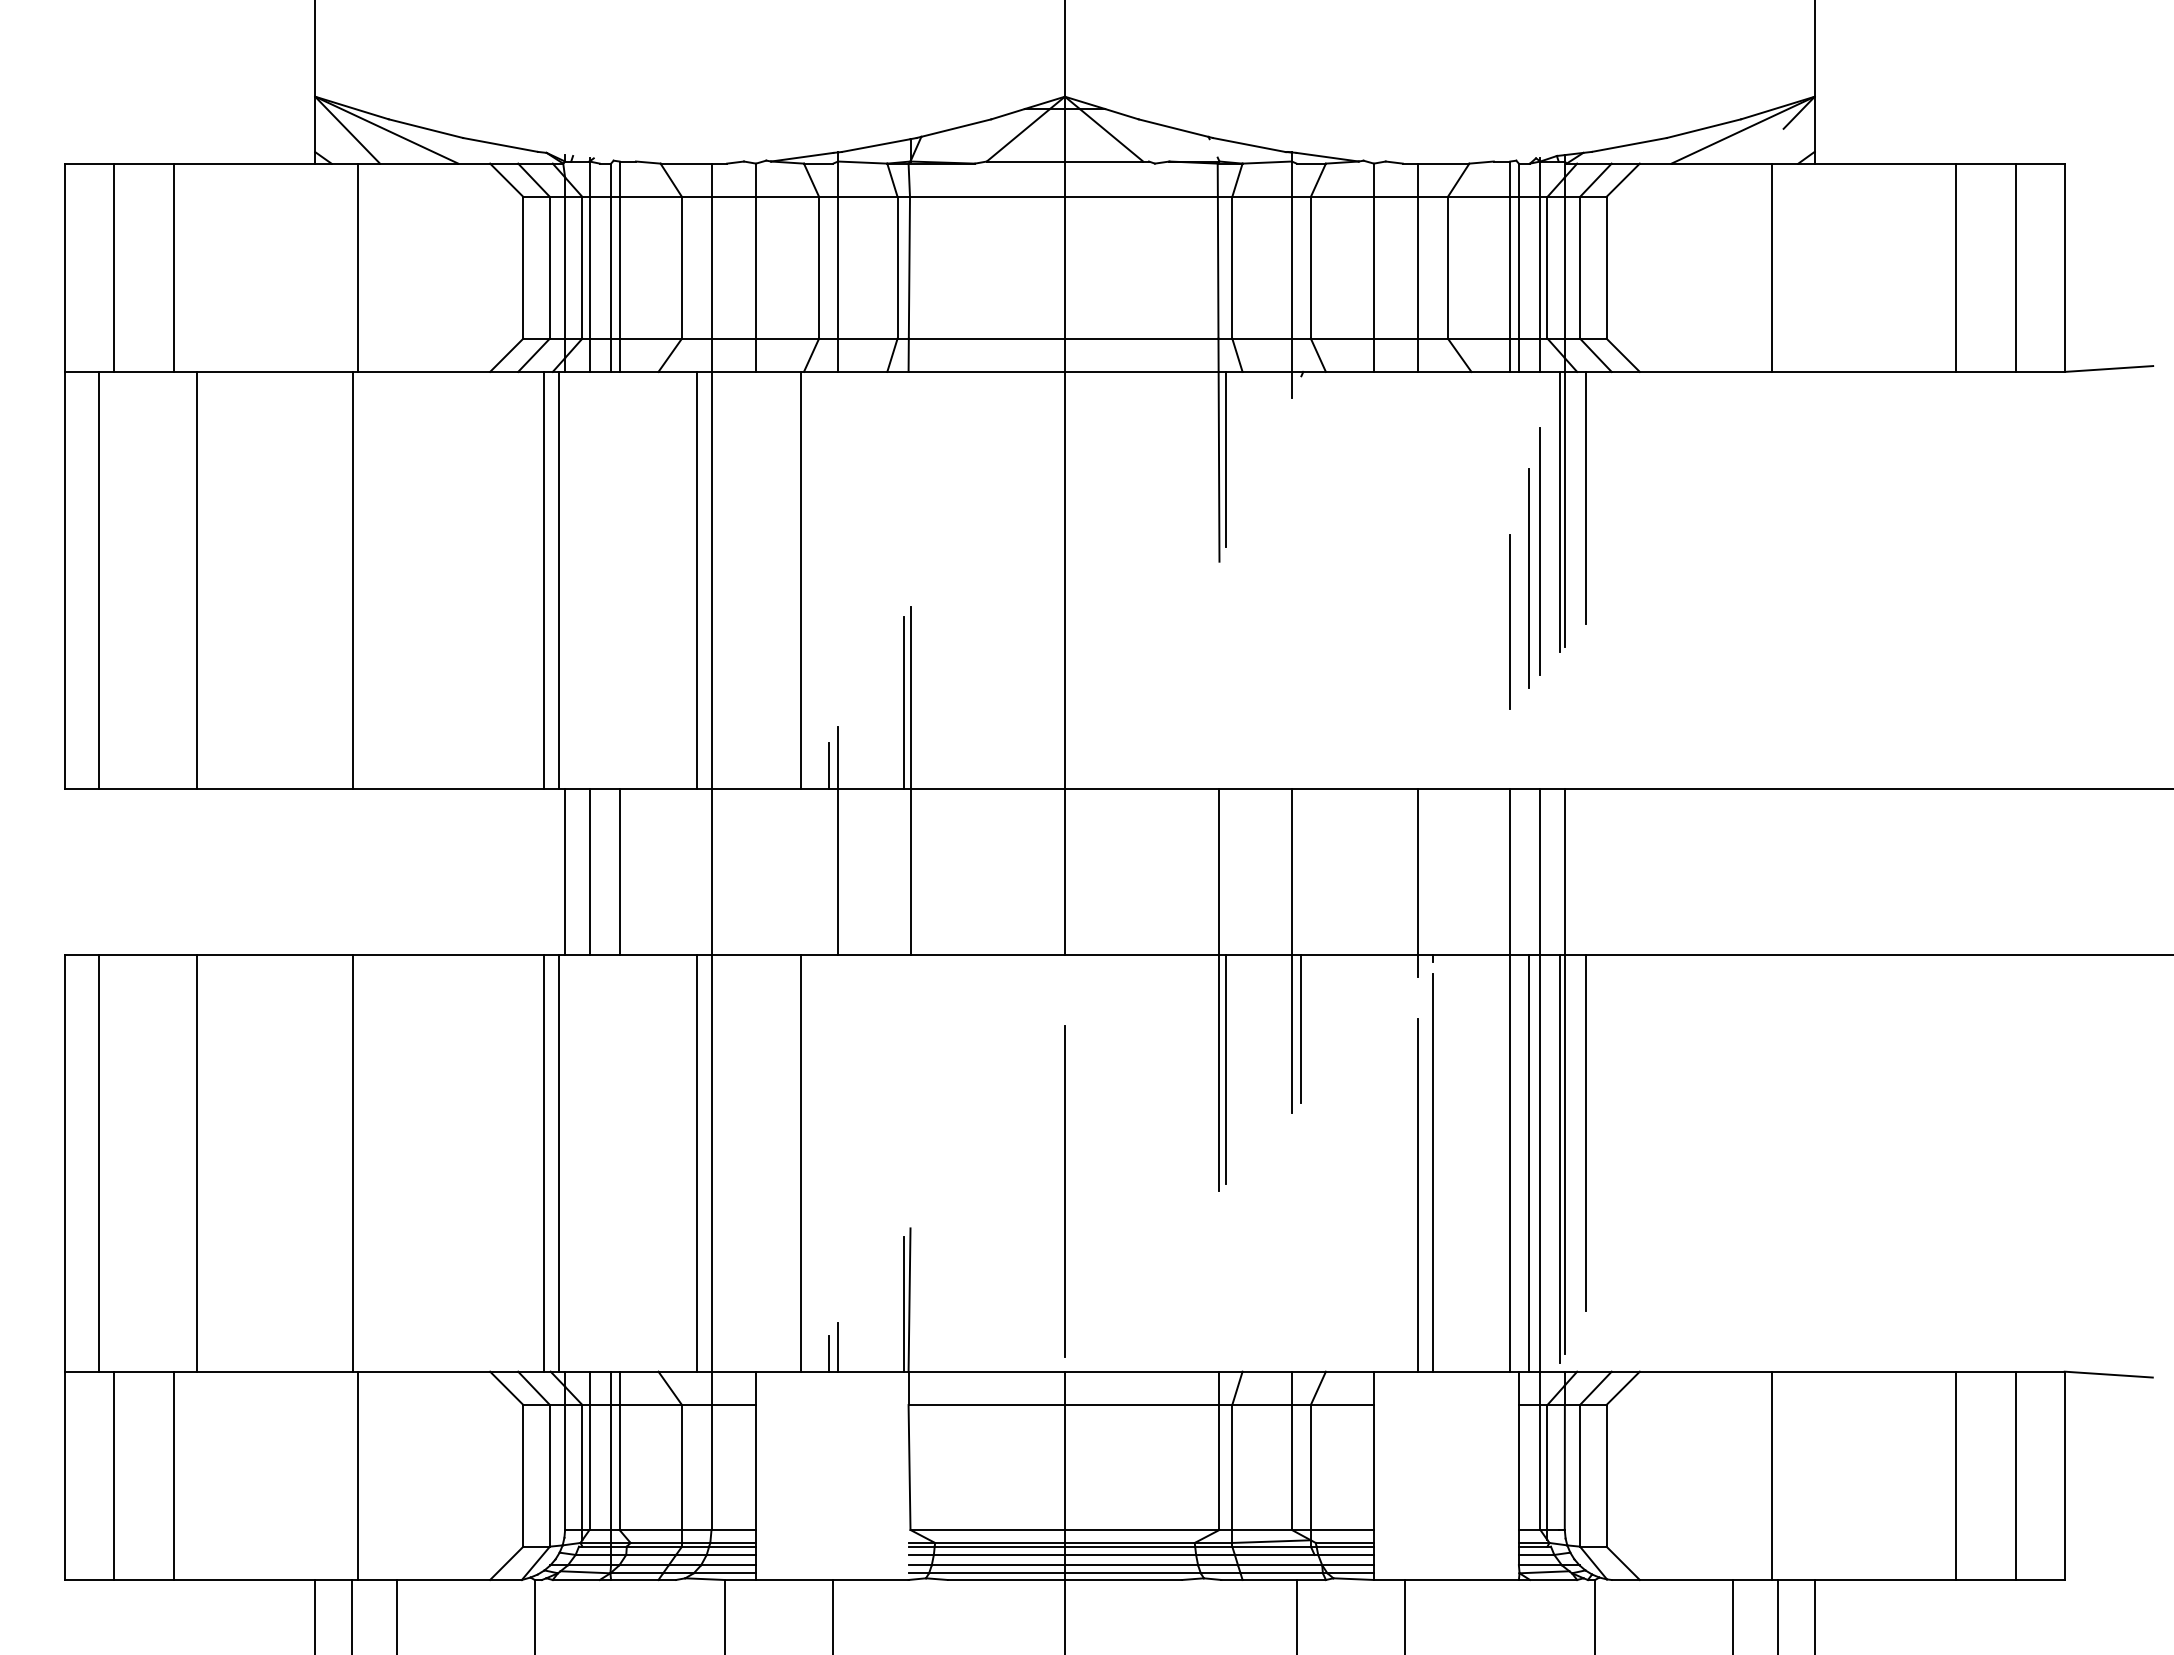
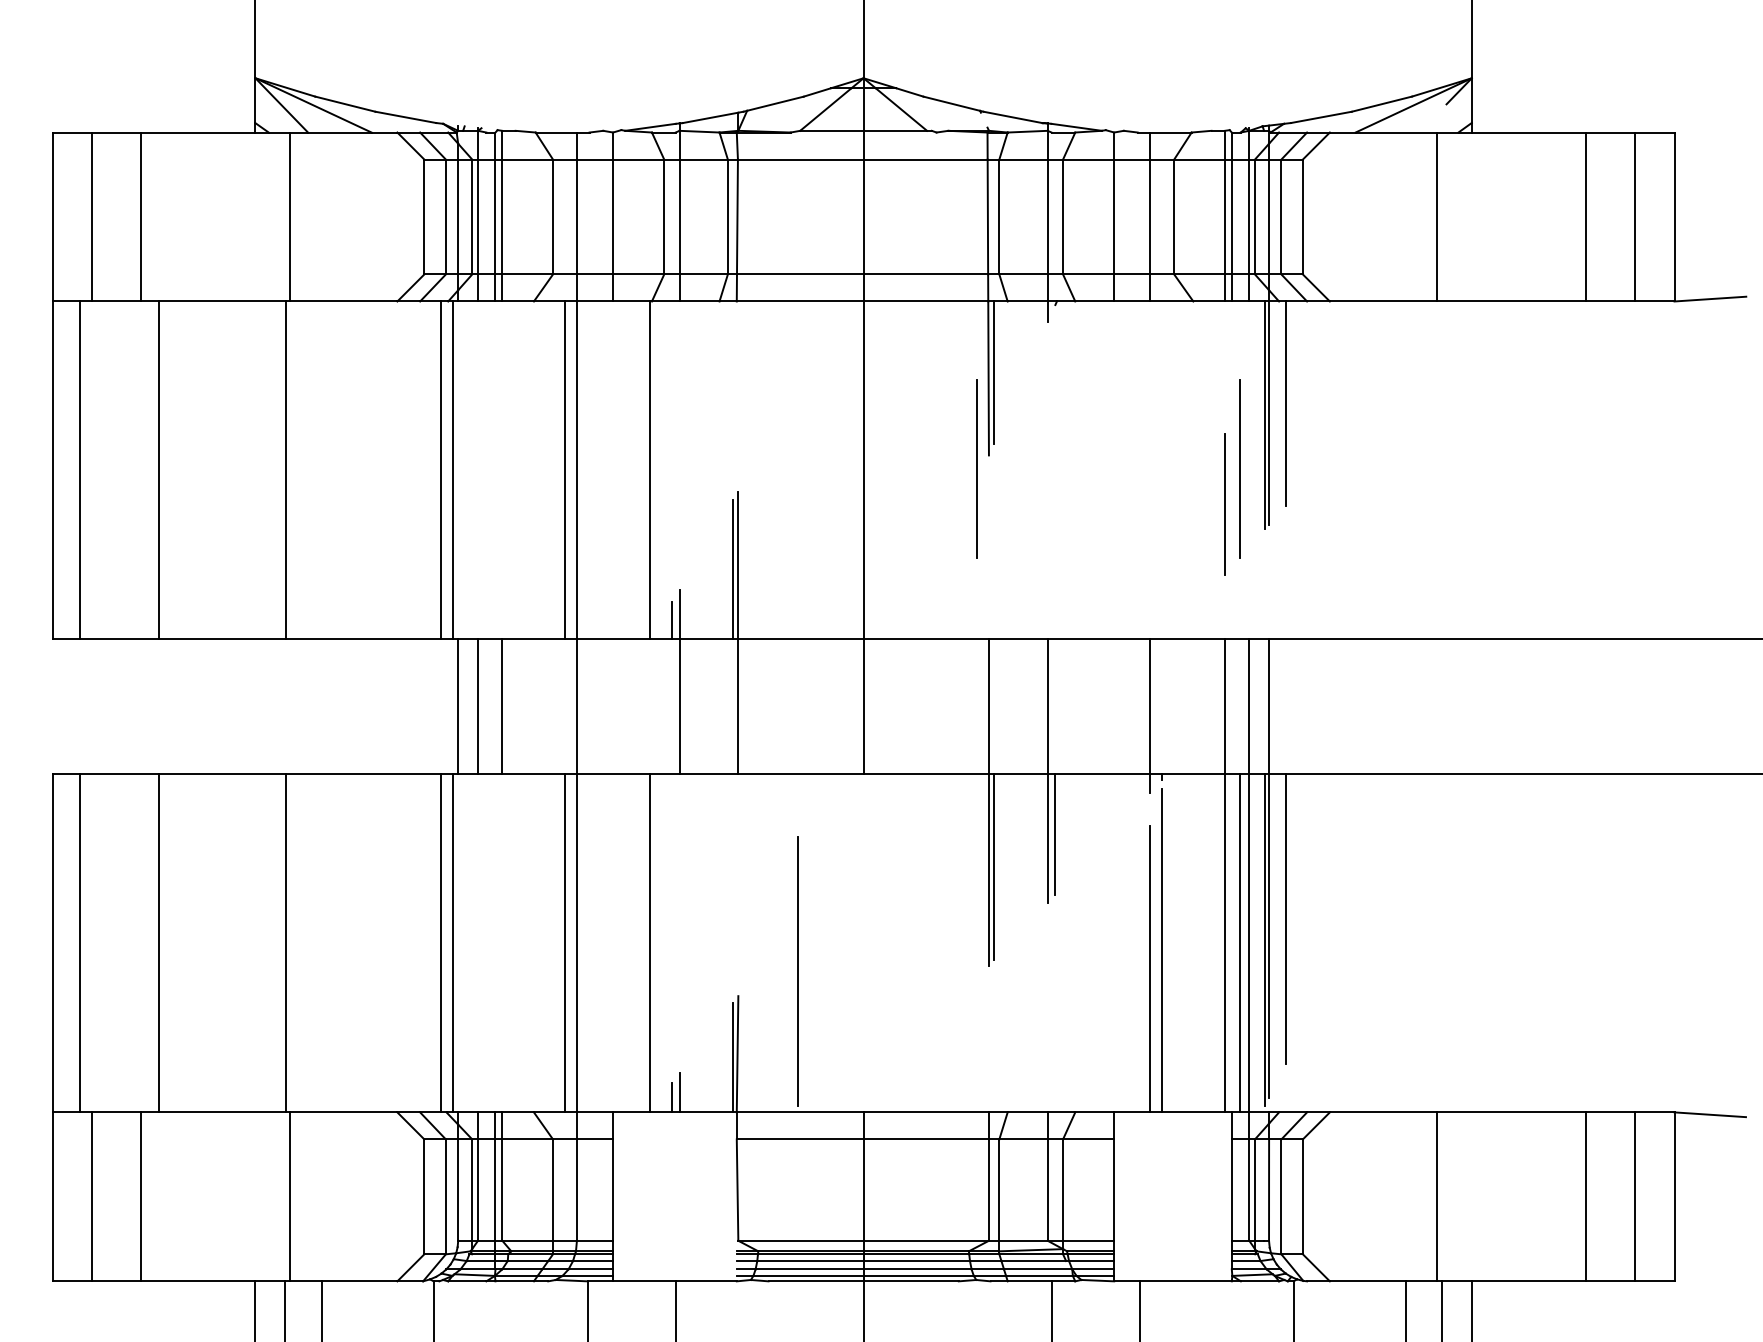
line: (1540, 550) -> (1249, 446), removed
line: (1204, 578) -> (976, 469), added
line: (1064, 1191) -> (797, 971), moved

